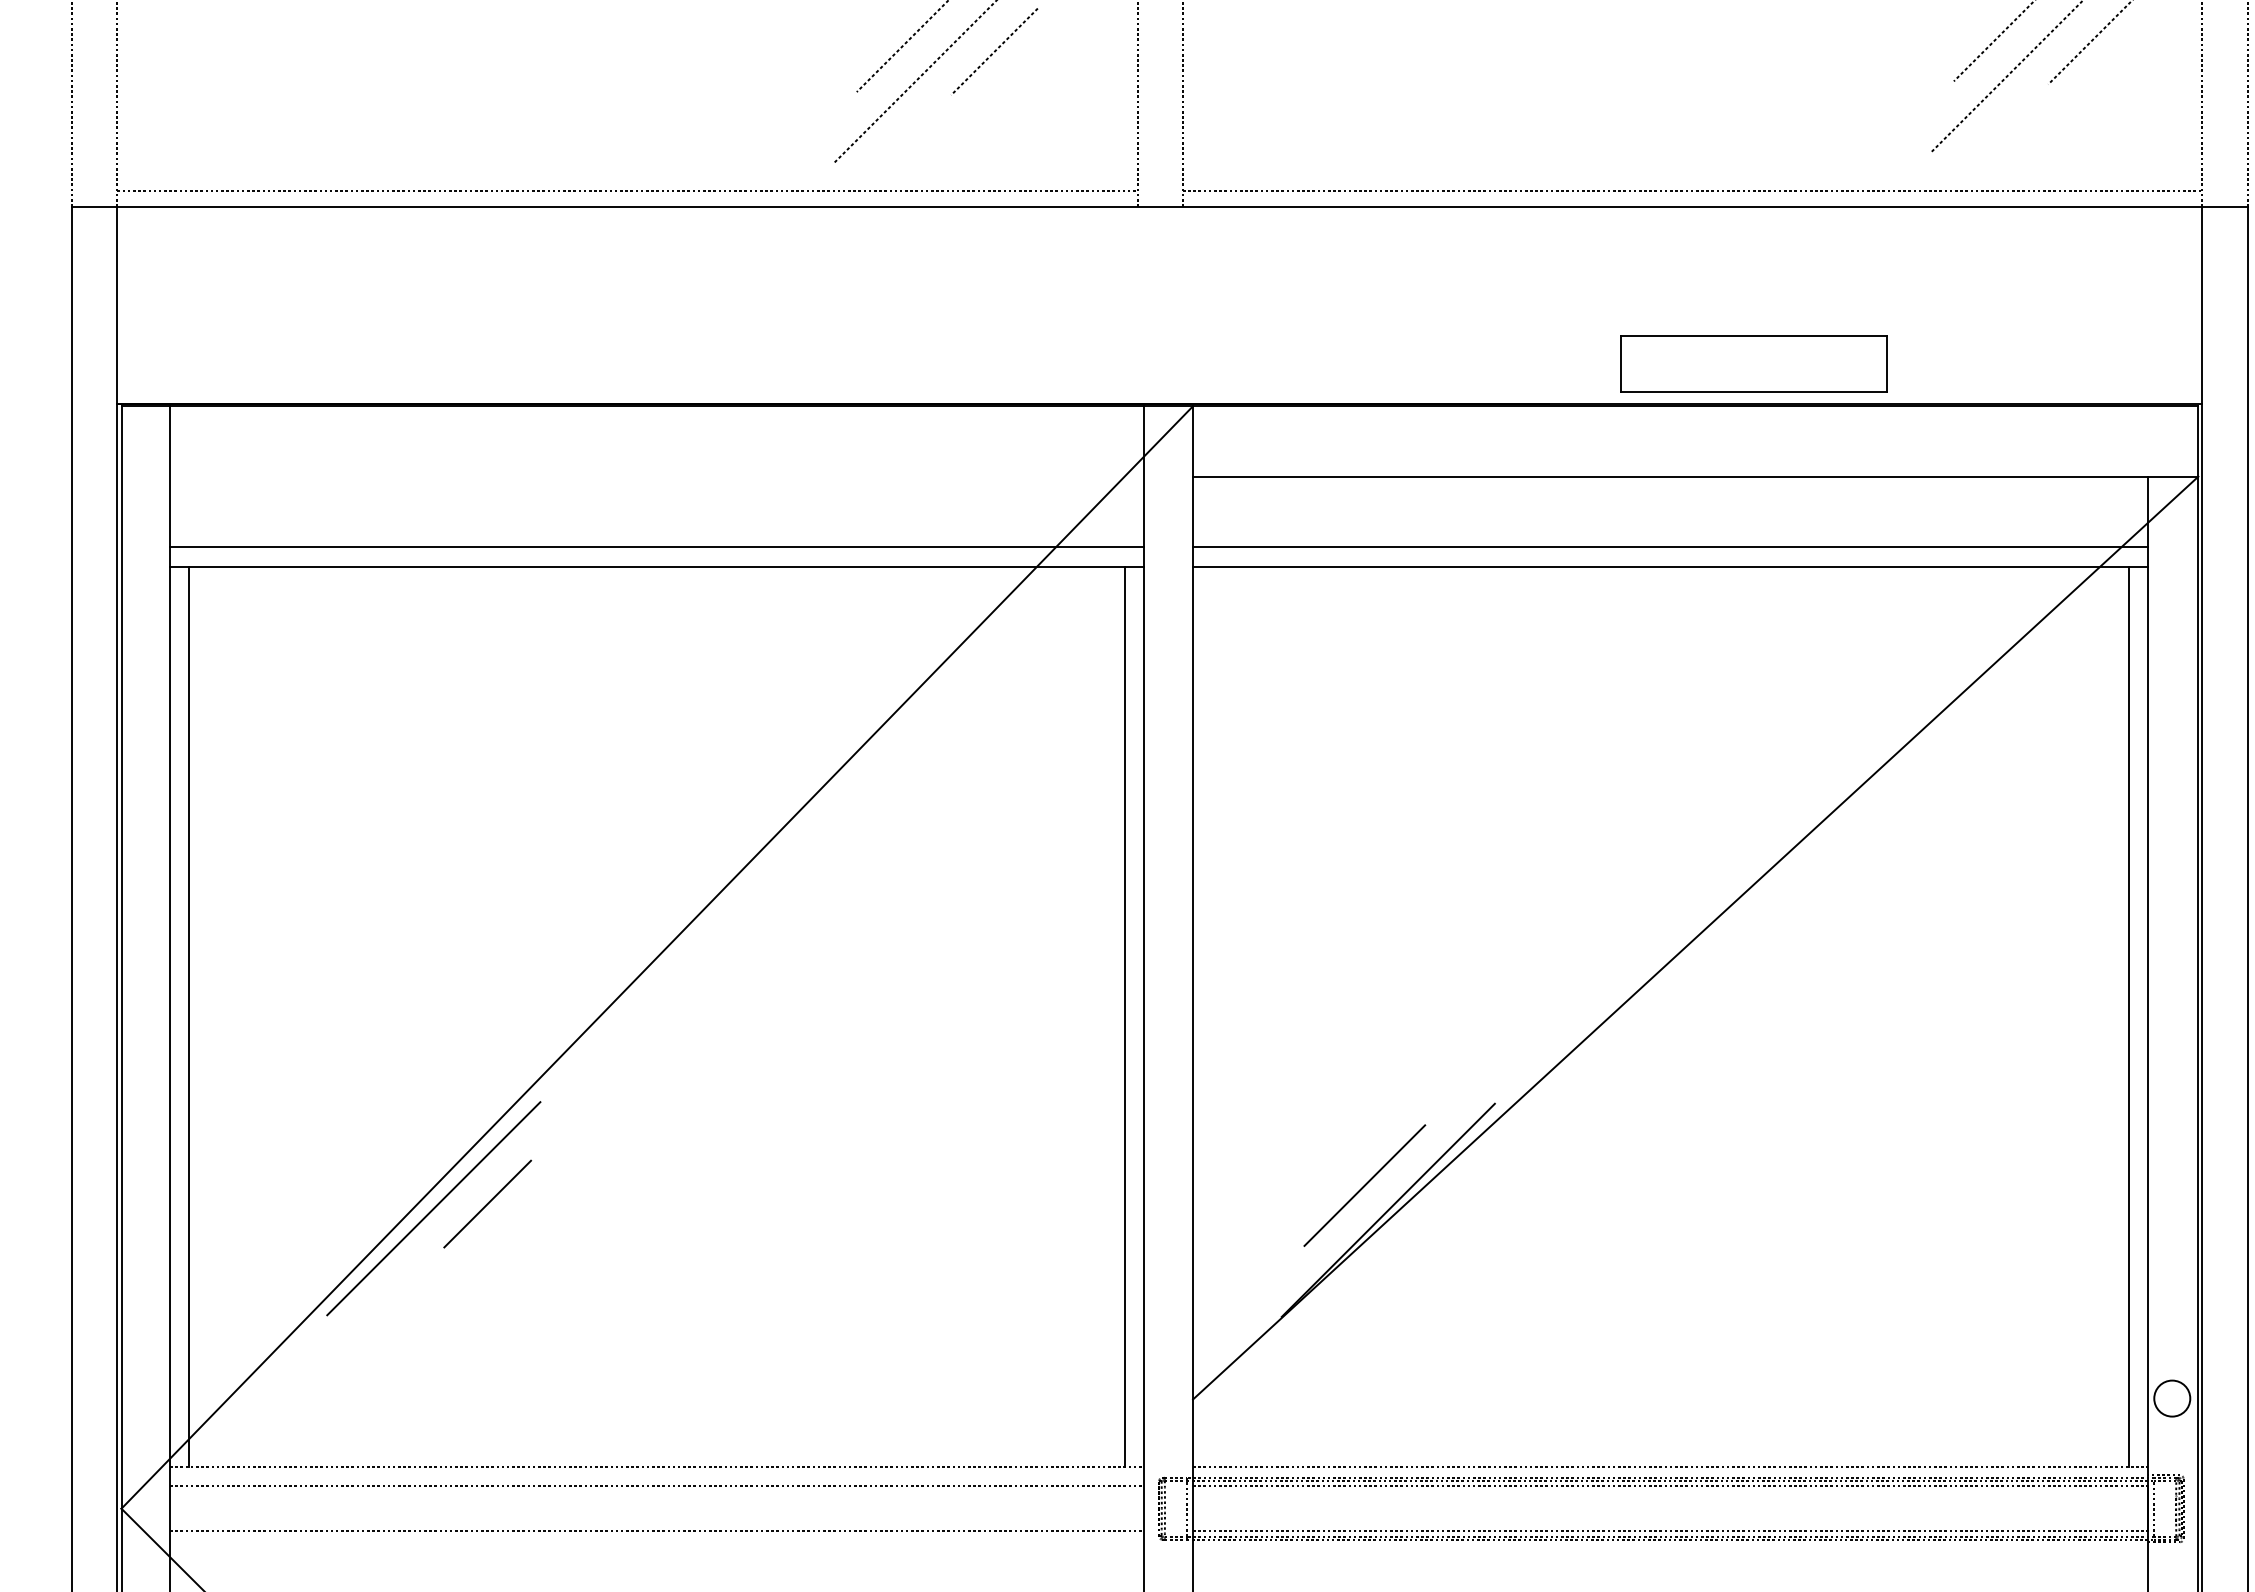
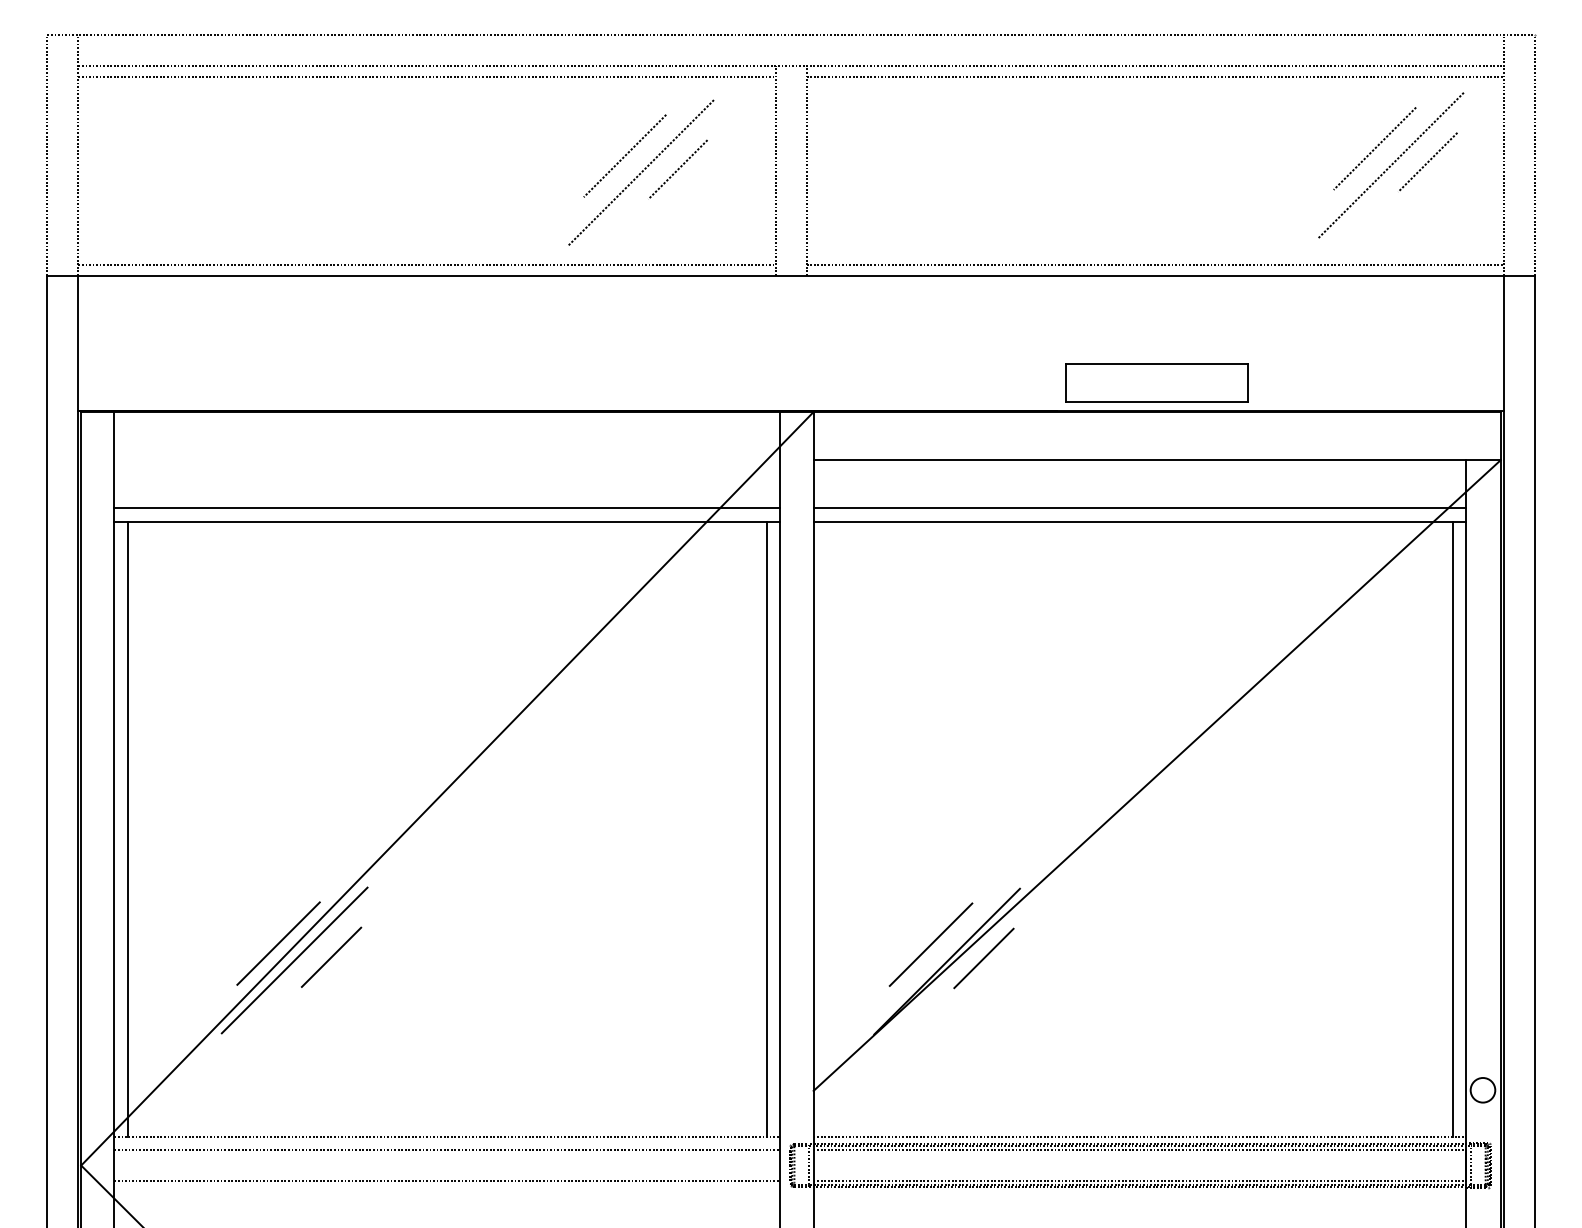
part: (1753, 363) -> (1156, 382), moved
line: (410, 1183) -> (278, 943), added
line: (1441, 1205) -> (983, 958), added

